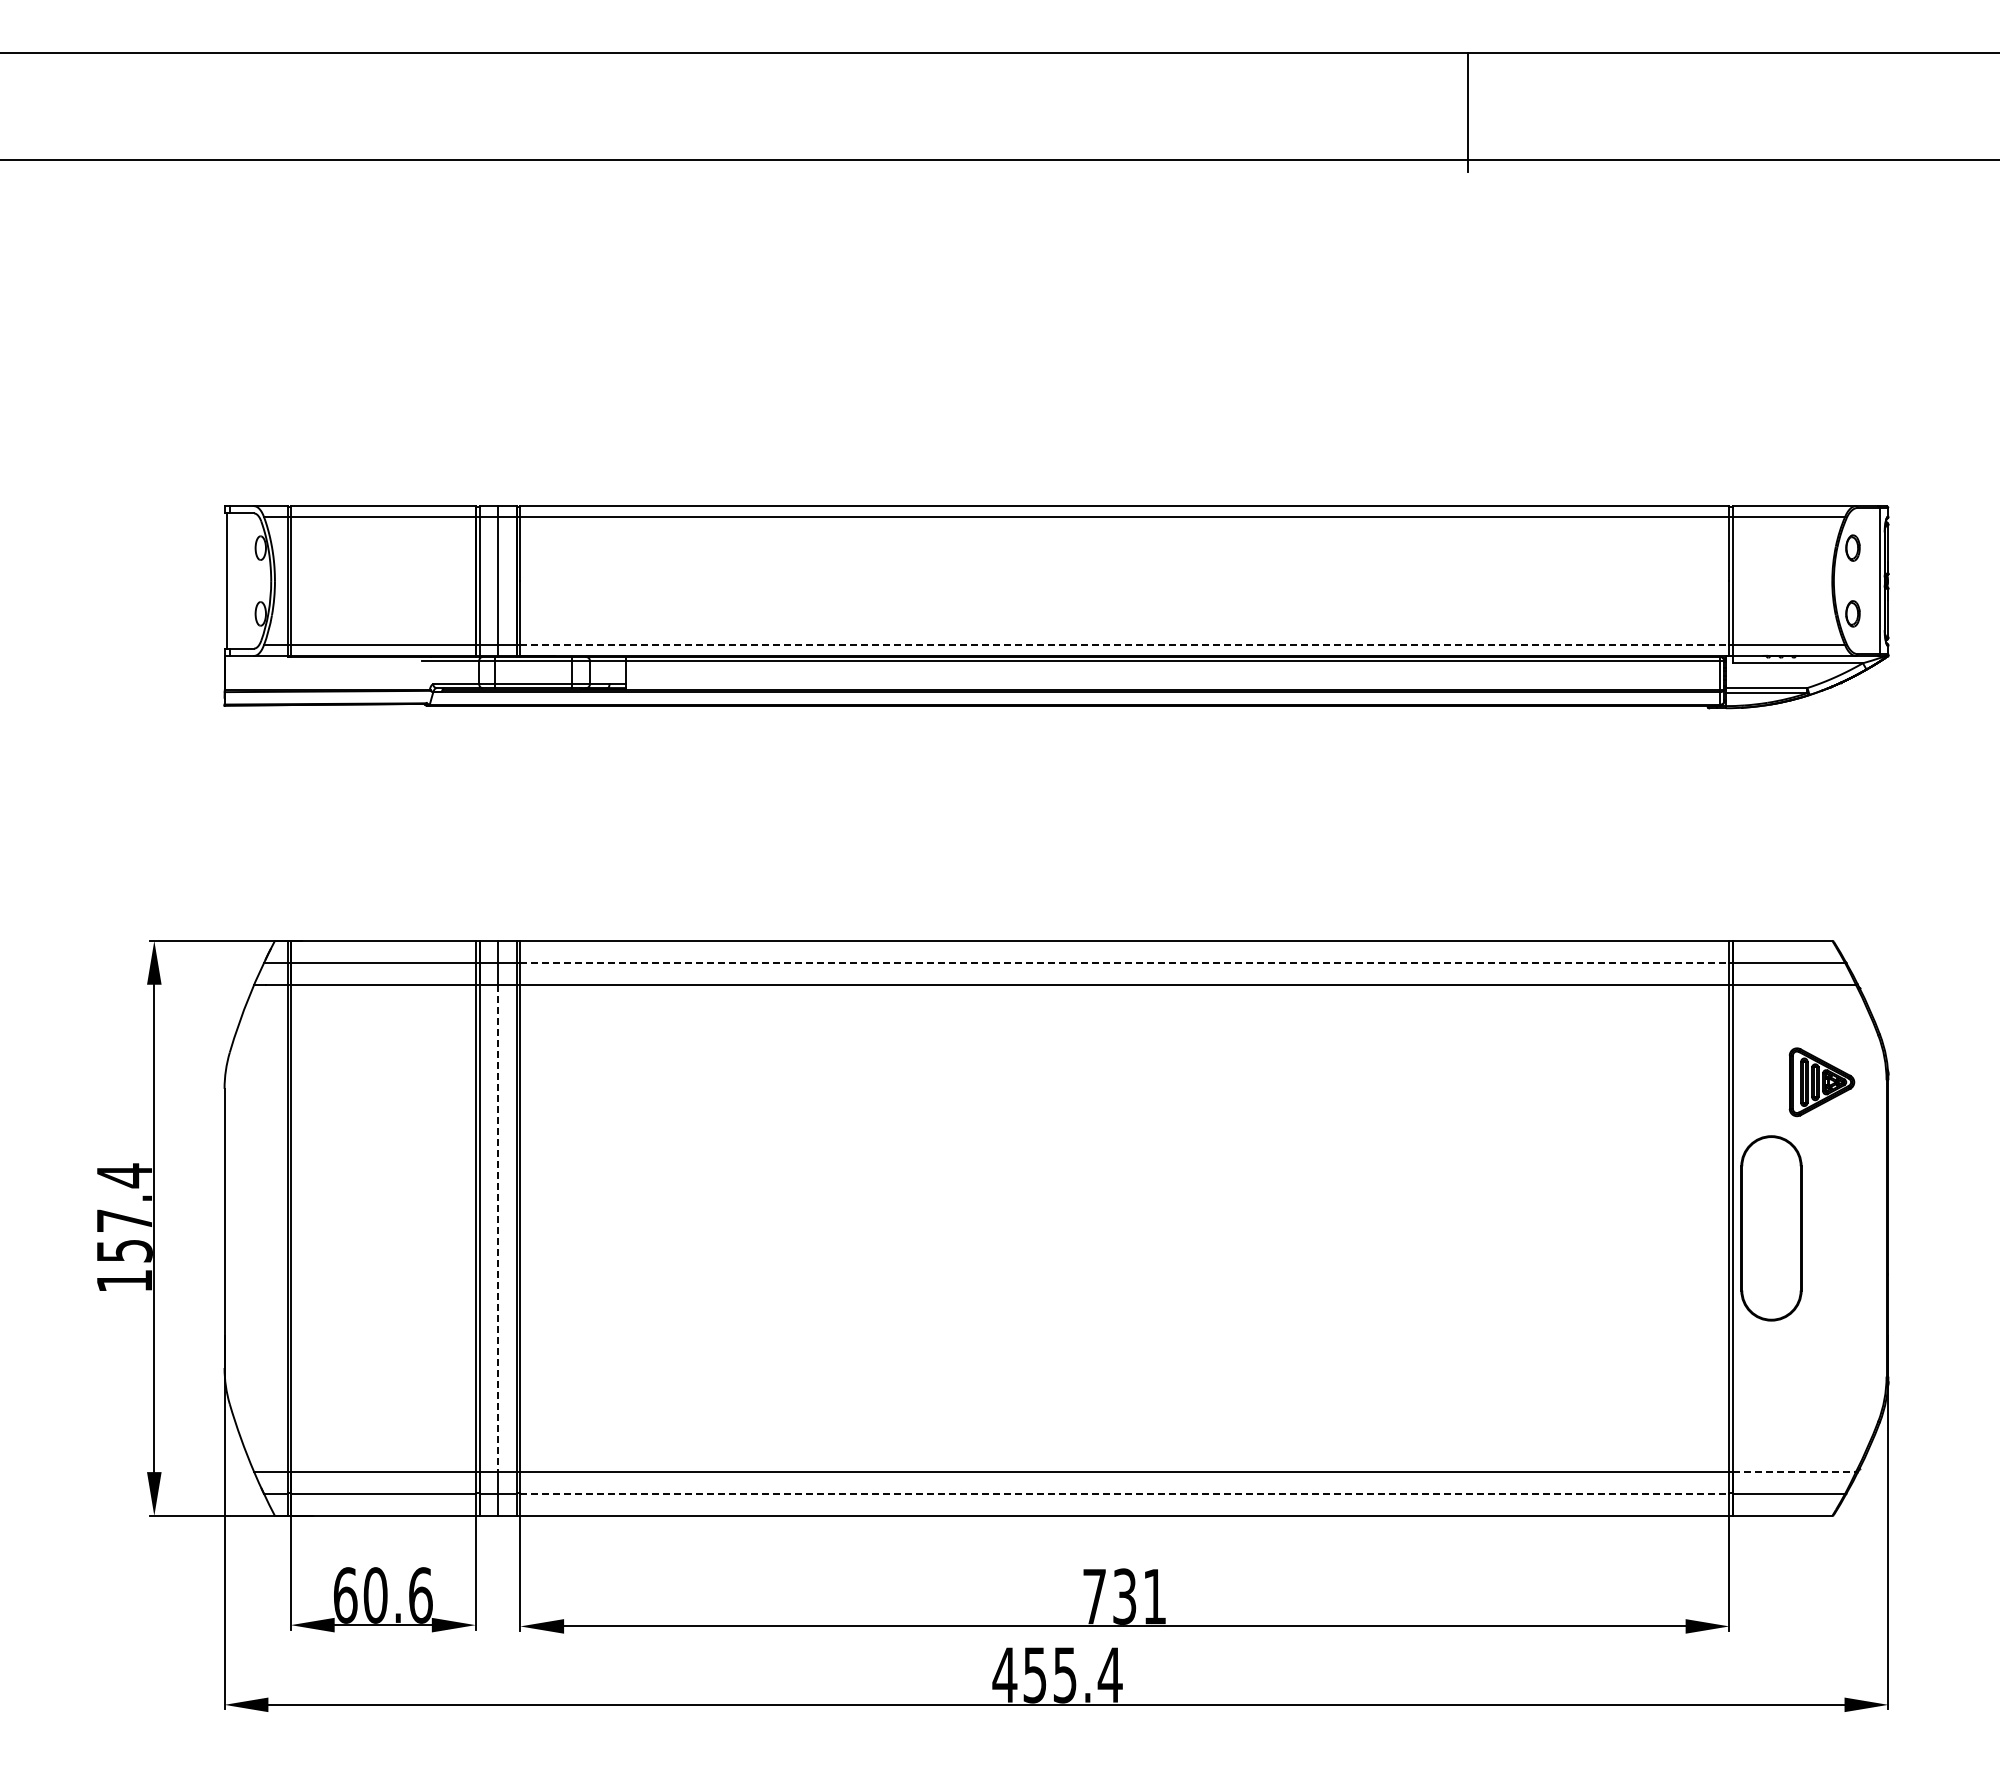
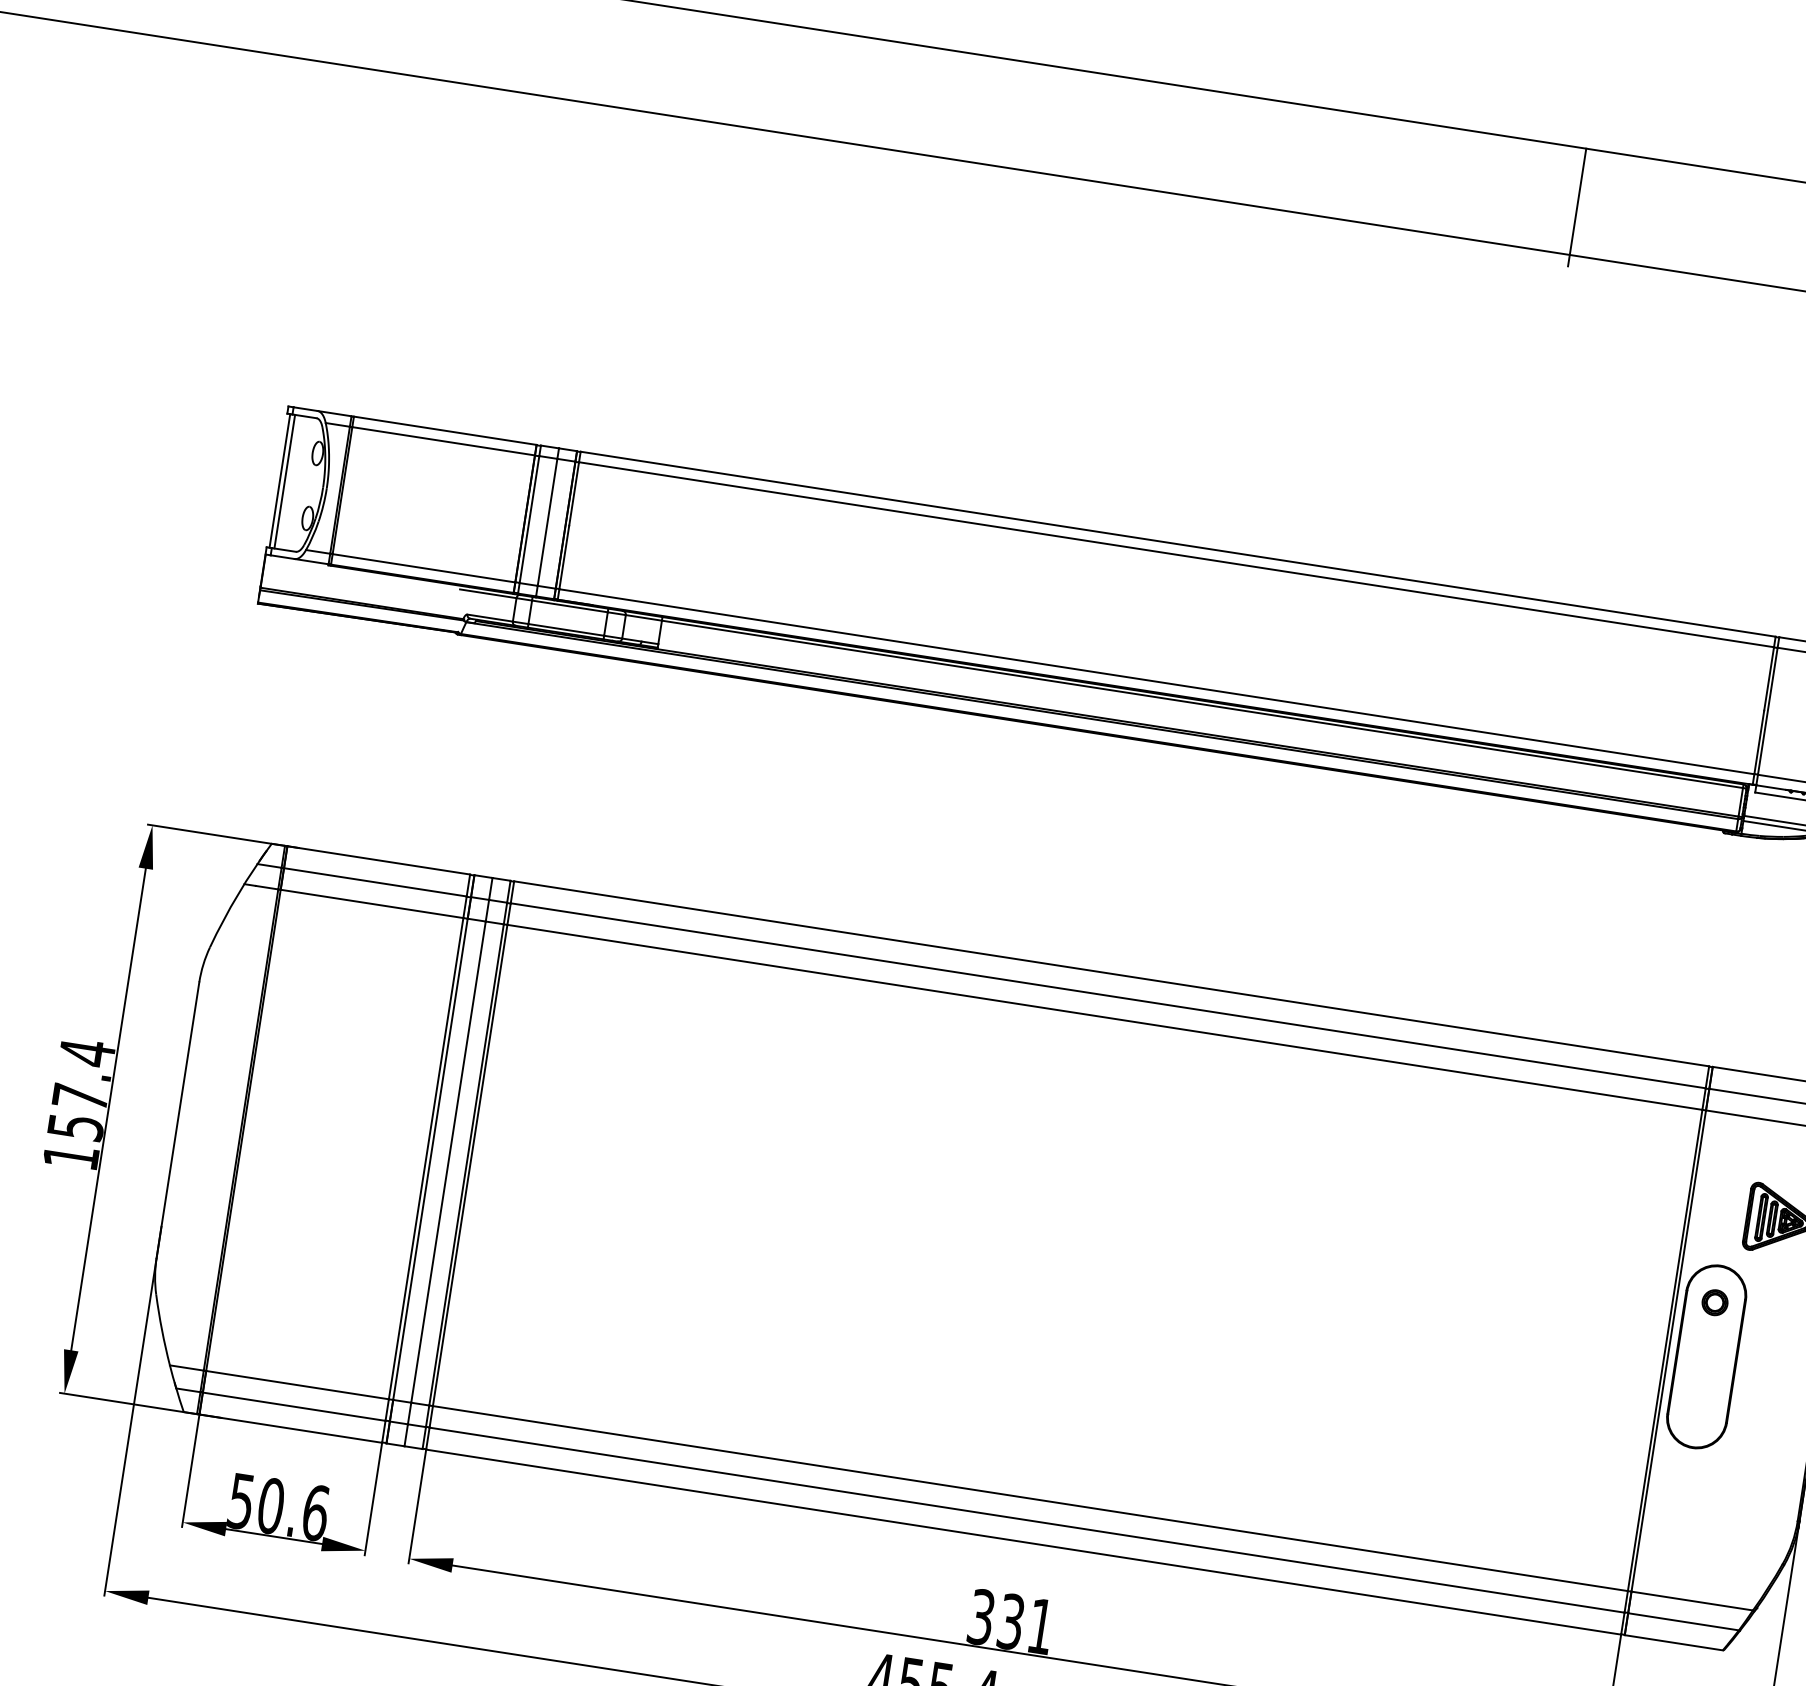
line: (232, 580) -> (284, 481), added
line: (1124, 645) -> (1156, 681), dashed -> solid
line: (1124, 963) -> (1107, 996), dashed -> solid
part: (1771, 1173) -> (1715, 1302), added
line: (498, 1228) -> (448, 1162), dashed -> solid
line: (1795, 1471) -> (1693, 1600), dashed -> solid
line: (1124, 1493) -> (1026, 1519), dashed -> solid
text: (345, 1595) -> (241, 1501), 60.6 -> 50.6
text: (1094, 1596) -> (981, 1617), 731 -> 331

